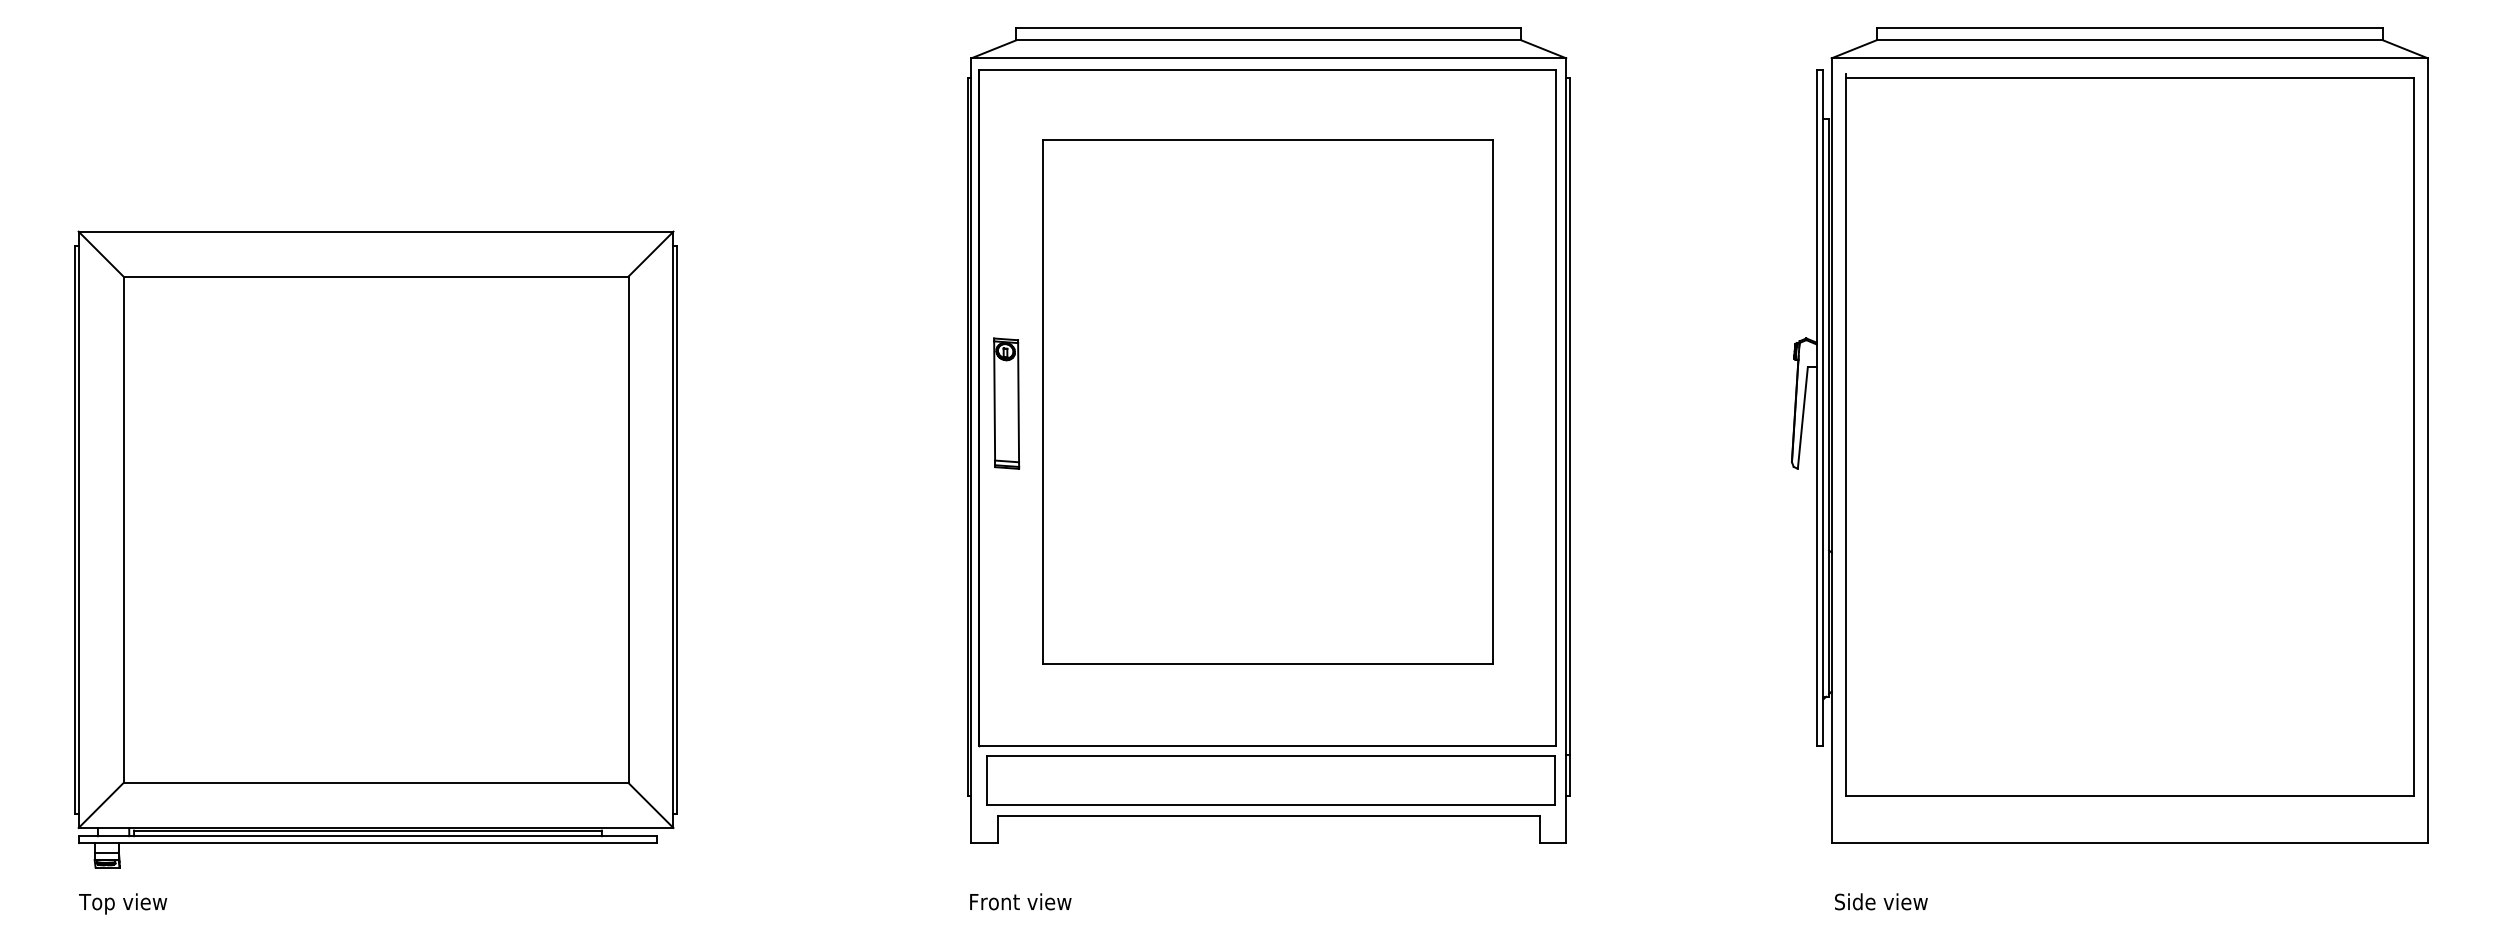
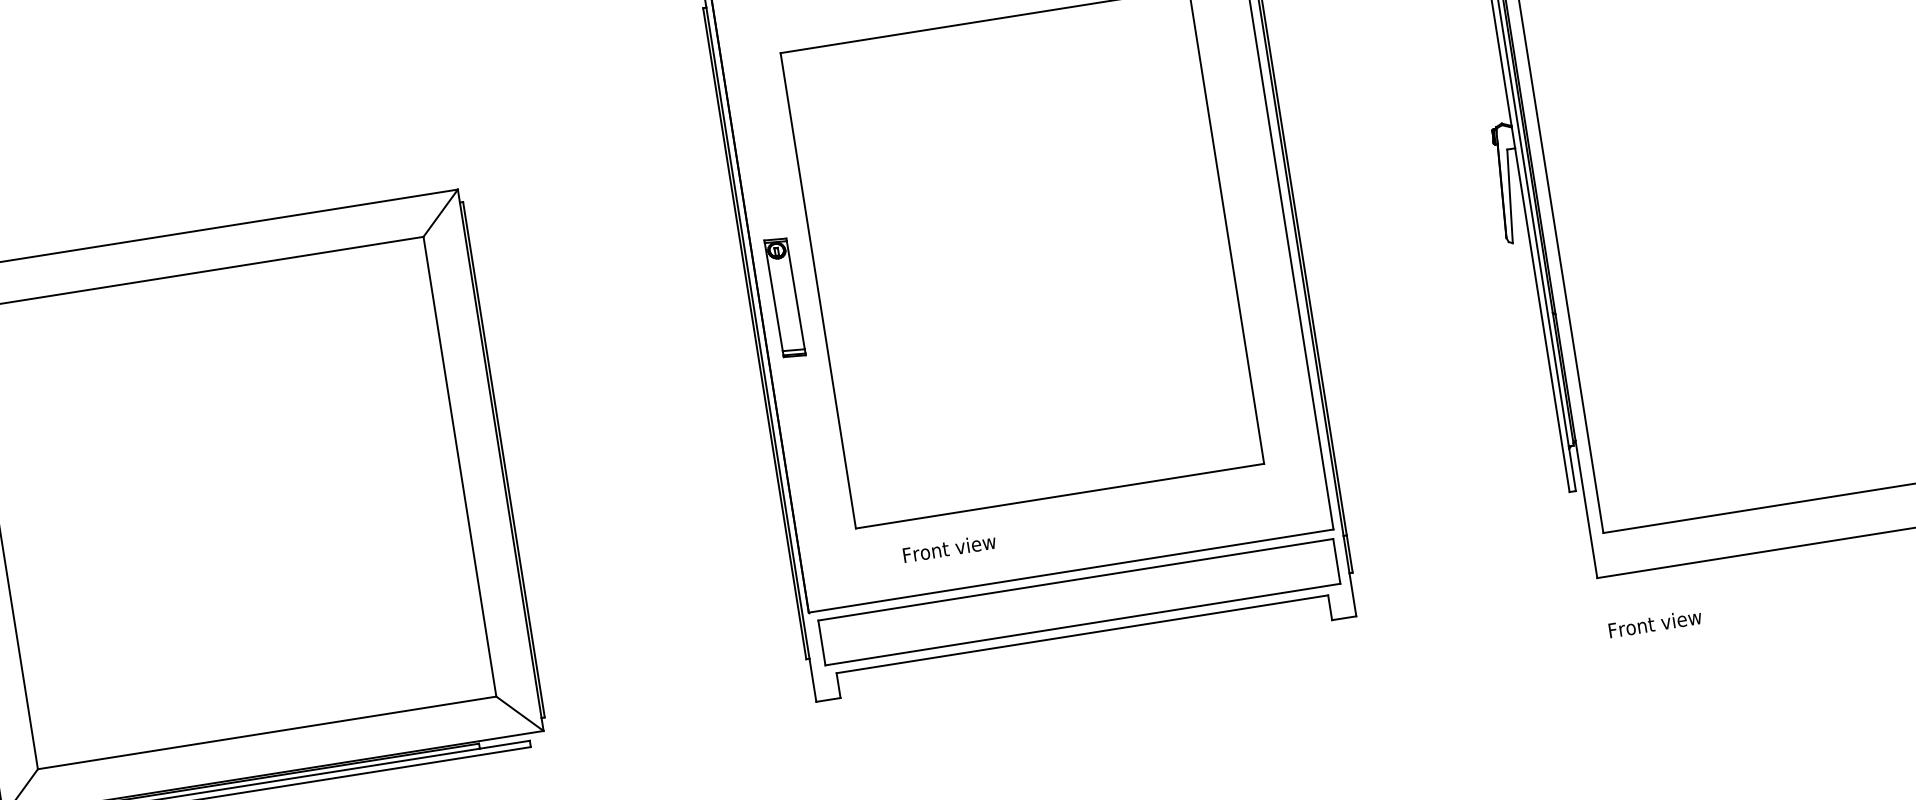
text: (1020, 901) -> (949, 548), moved
text: (1885, 901) -> (1654, 623), Side view -> Front view

